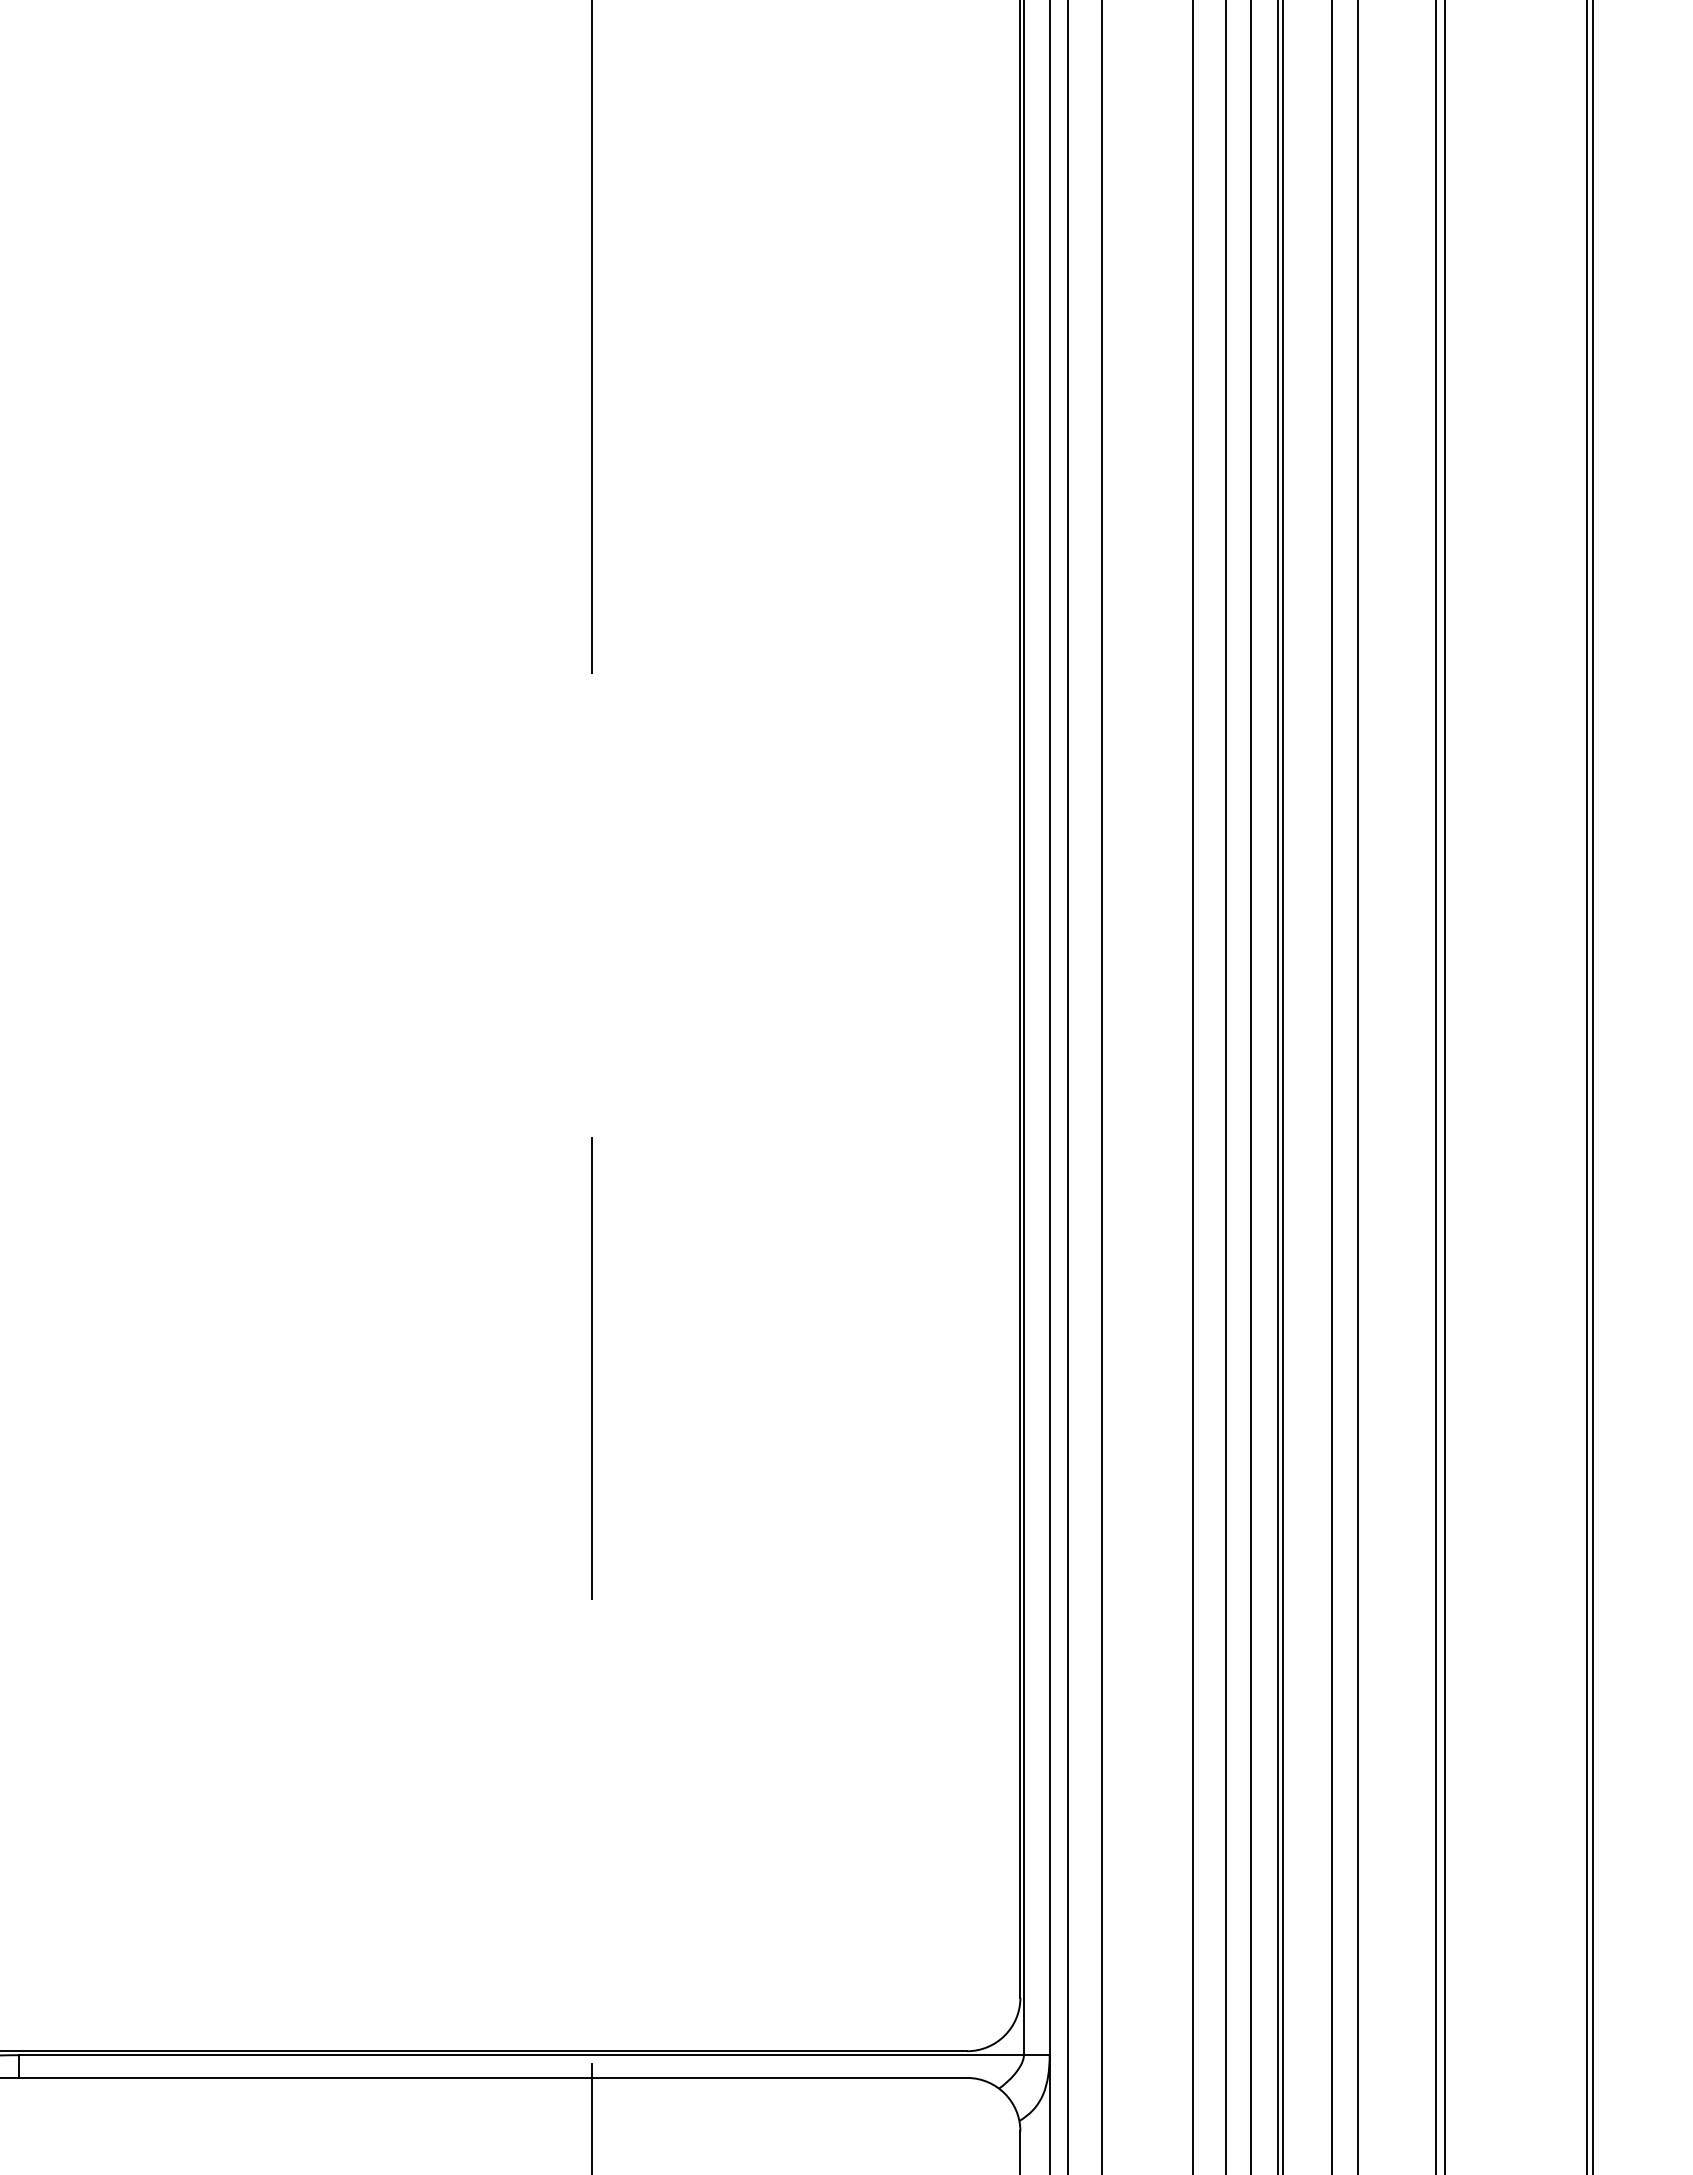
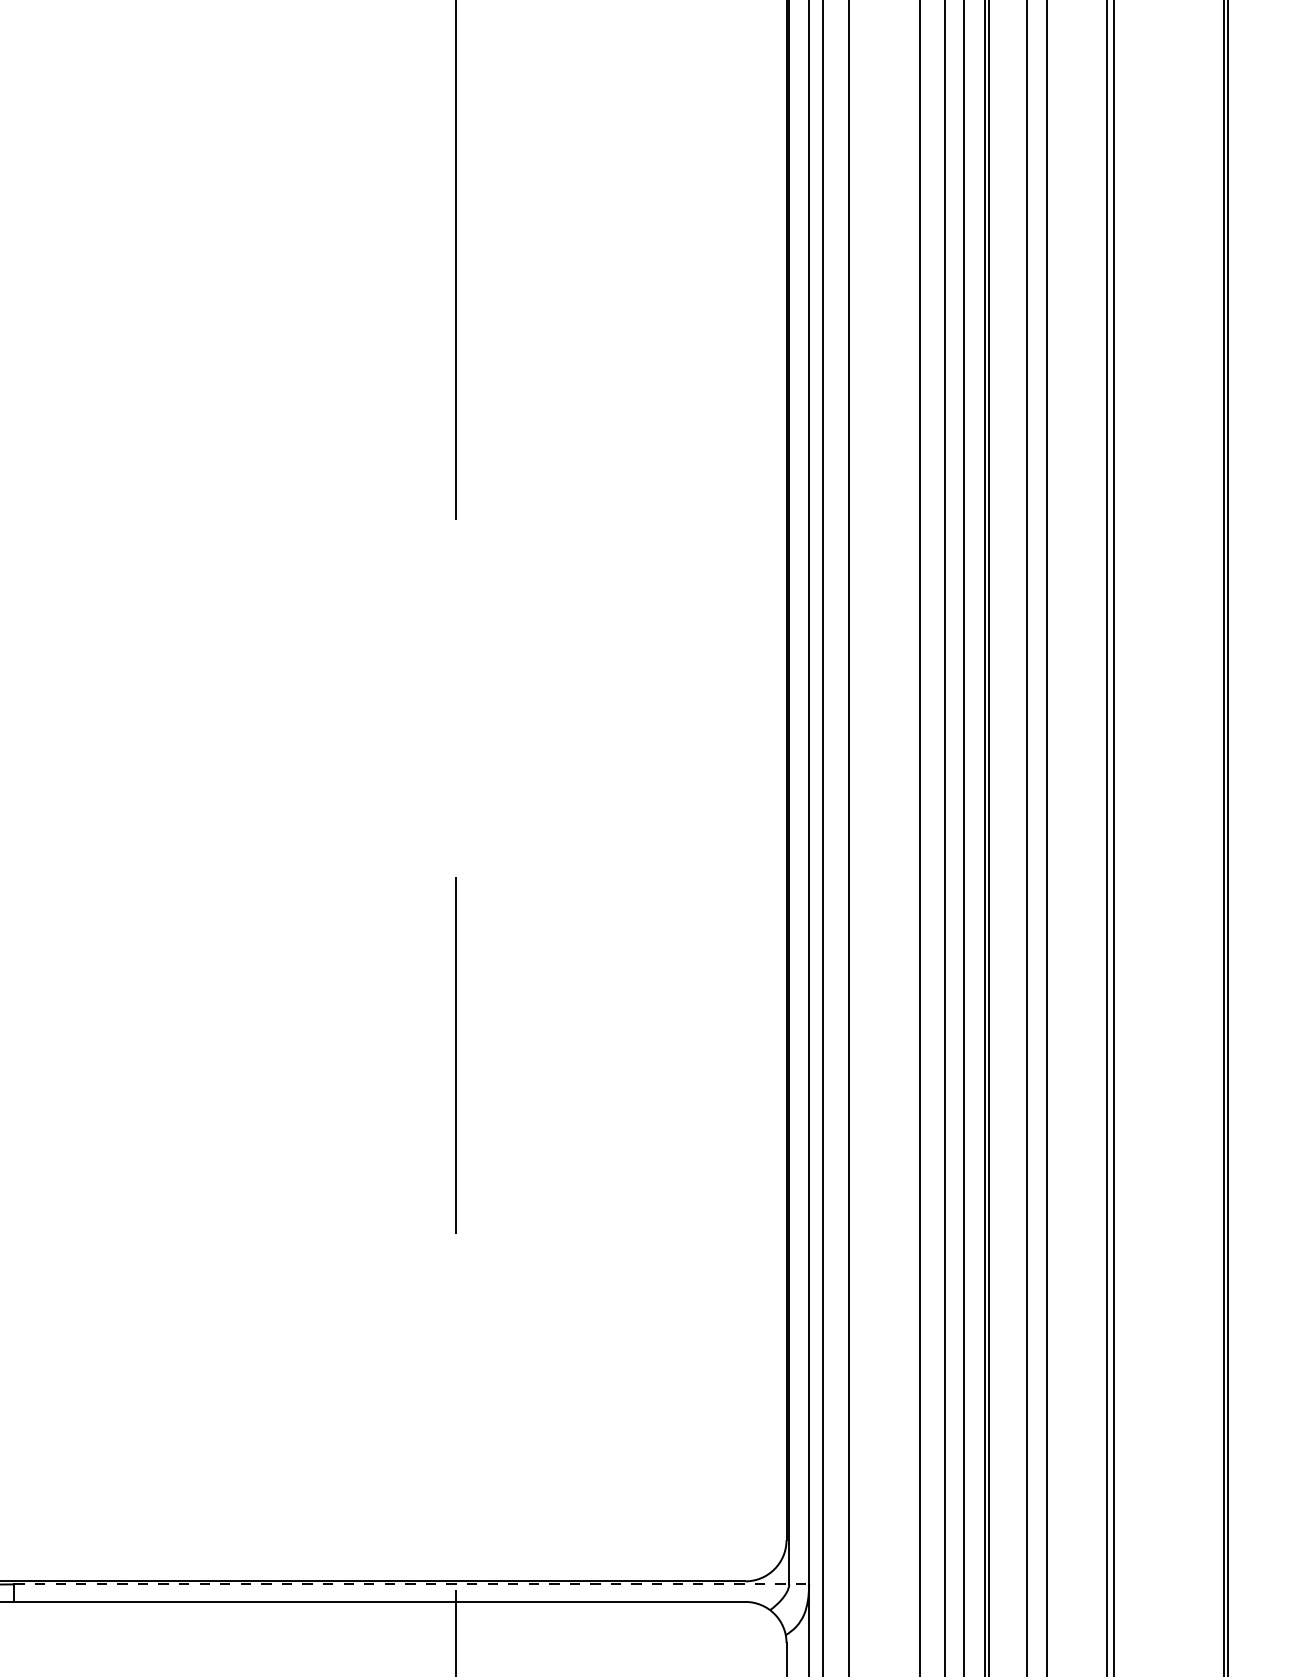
line: (534, 2055) -> (412, 1584), solid -> dashed

